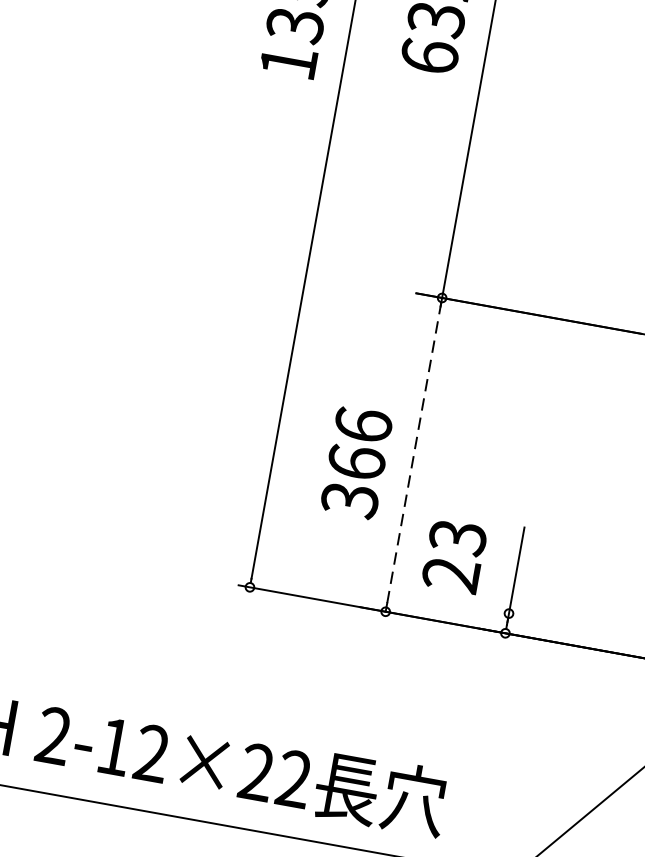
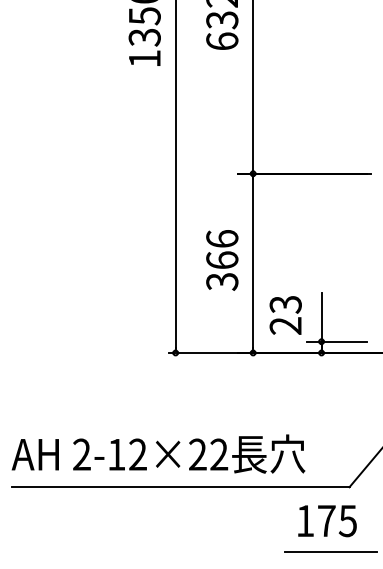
line: (415, 449) -> (253, 260), dashed -> solid
text: (357, 462) -> (222, 260), moved
line: (535, 617) -> (336, 341), added

